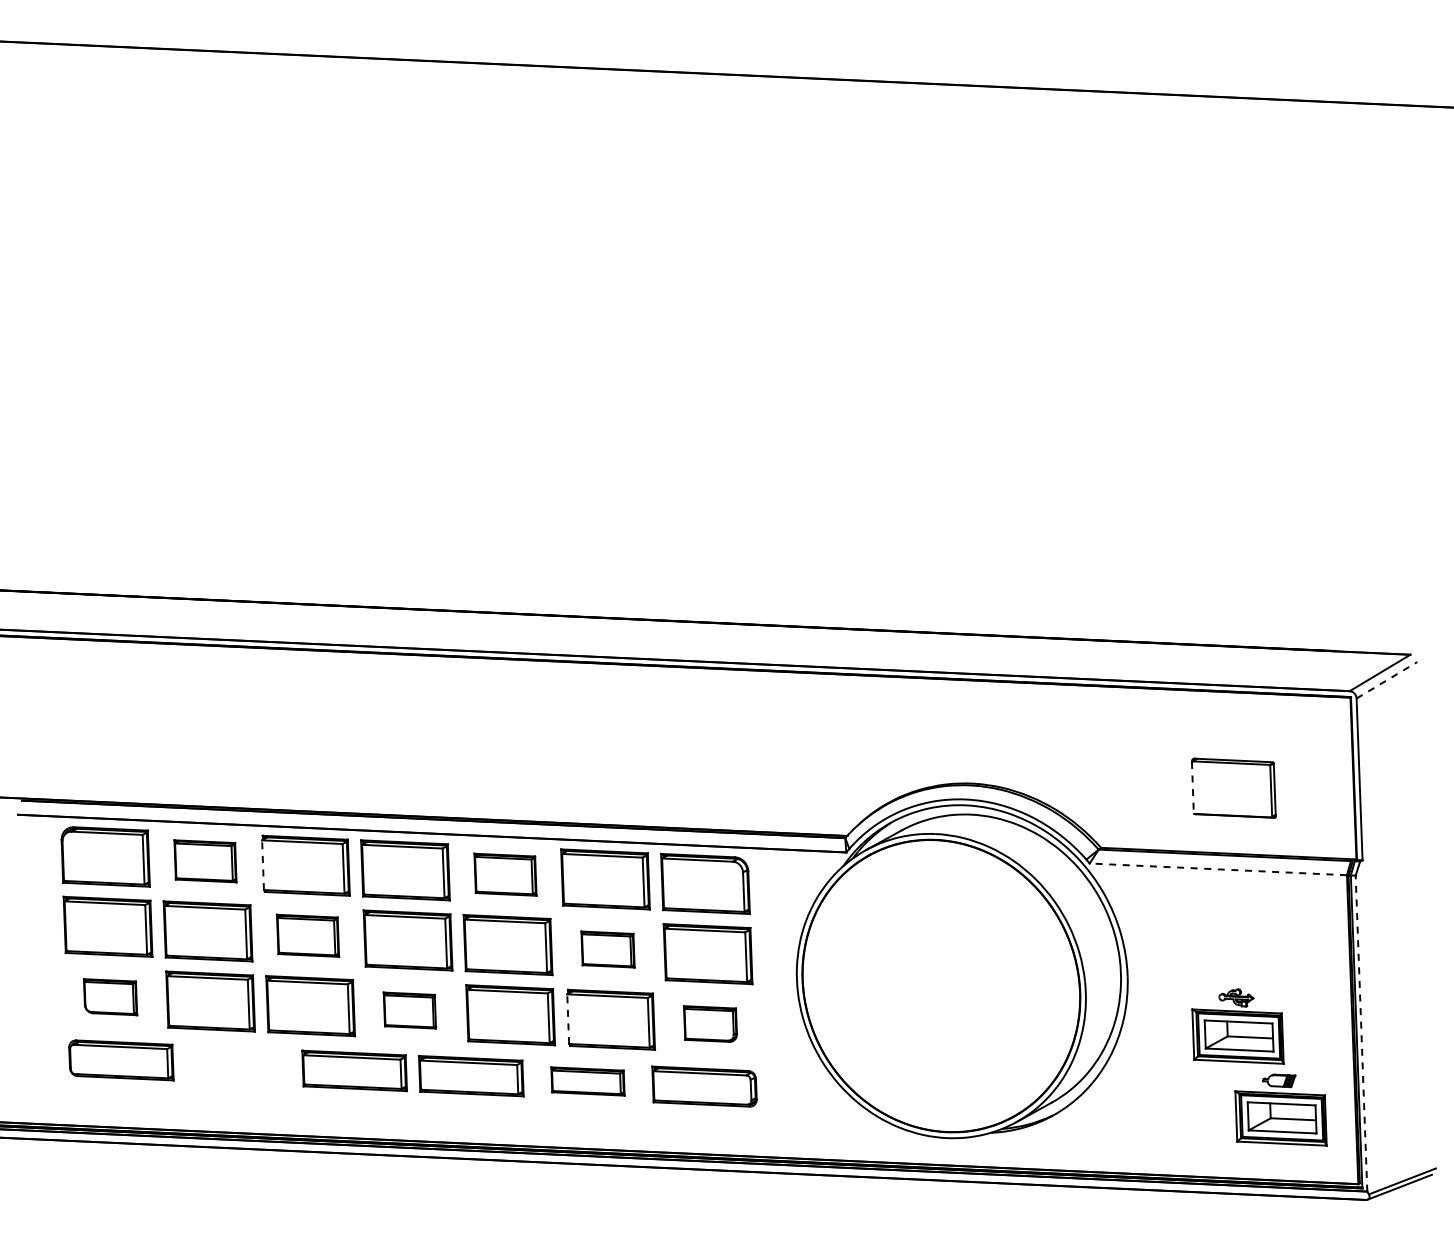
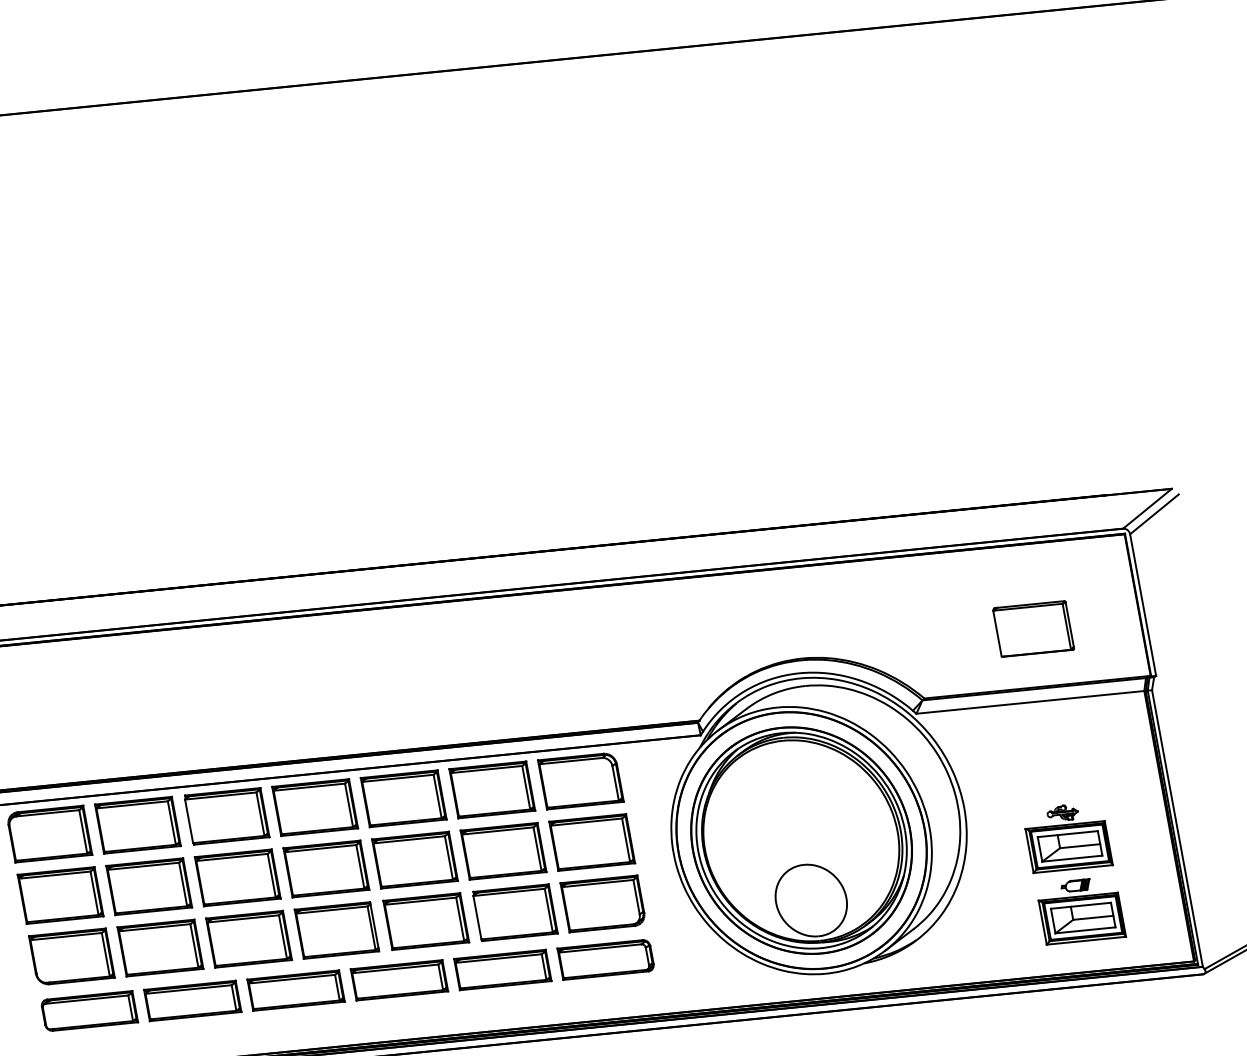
line: (1387, 680) -> (1154, 514), dashed -> solid
line: (1192, 787) -> (997, 633), dashed -> solid
part: (205, 861) -> (137, 825), size x1.43
line: (263, 865) -> (189, 821), dashed -> solid
line: (1218, 869) -> (1030, 702), dashed -> solid
part: (505, 874) -> (403, 798), size x1.43
part: (307, 935) -> (237, 877), size x1.43
part: (607, 949) -> (503, 851), size x1.67
part: (940, 985) -> (800, 840), added
part: (110, 997) -> (71, 957), size x1.67
part: (409, 1010) -> (336, 930), size x1.67
line: (568, 1019) -> (477, 917), dashed -> solid
part: (710, 1023) -> (603, 903), size x1.67
line: (1361, 1033) -> (1177, 828), dashed -> solid
part: (237, 1065) -> (192, 1000), added
part: (587, 1081) -> (502, 970), size x1.43
part: (1280, 1109) -> (1080, 910), moved

